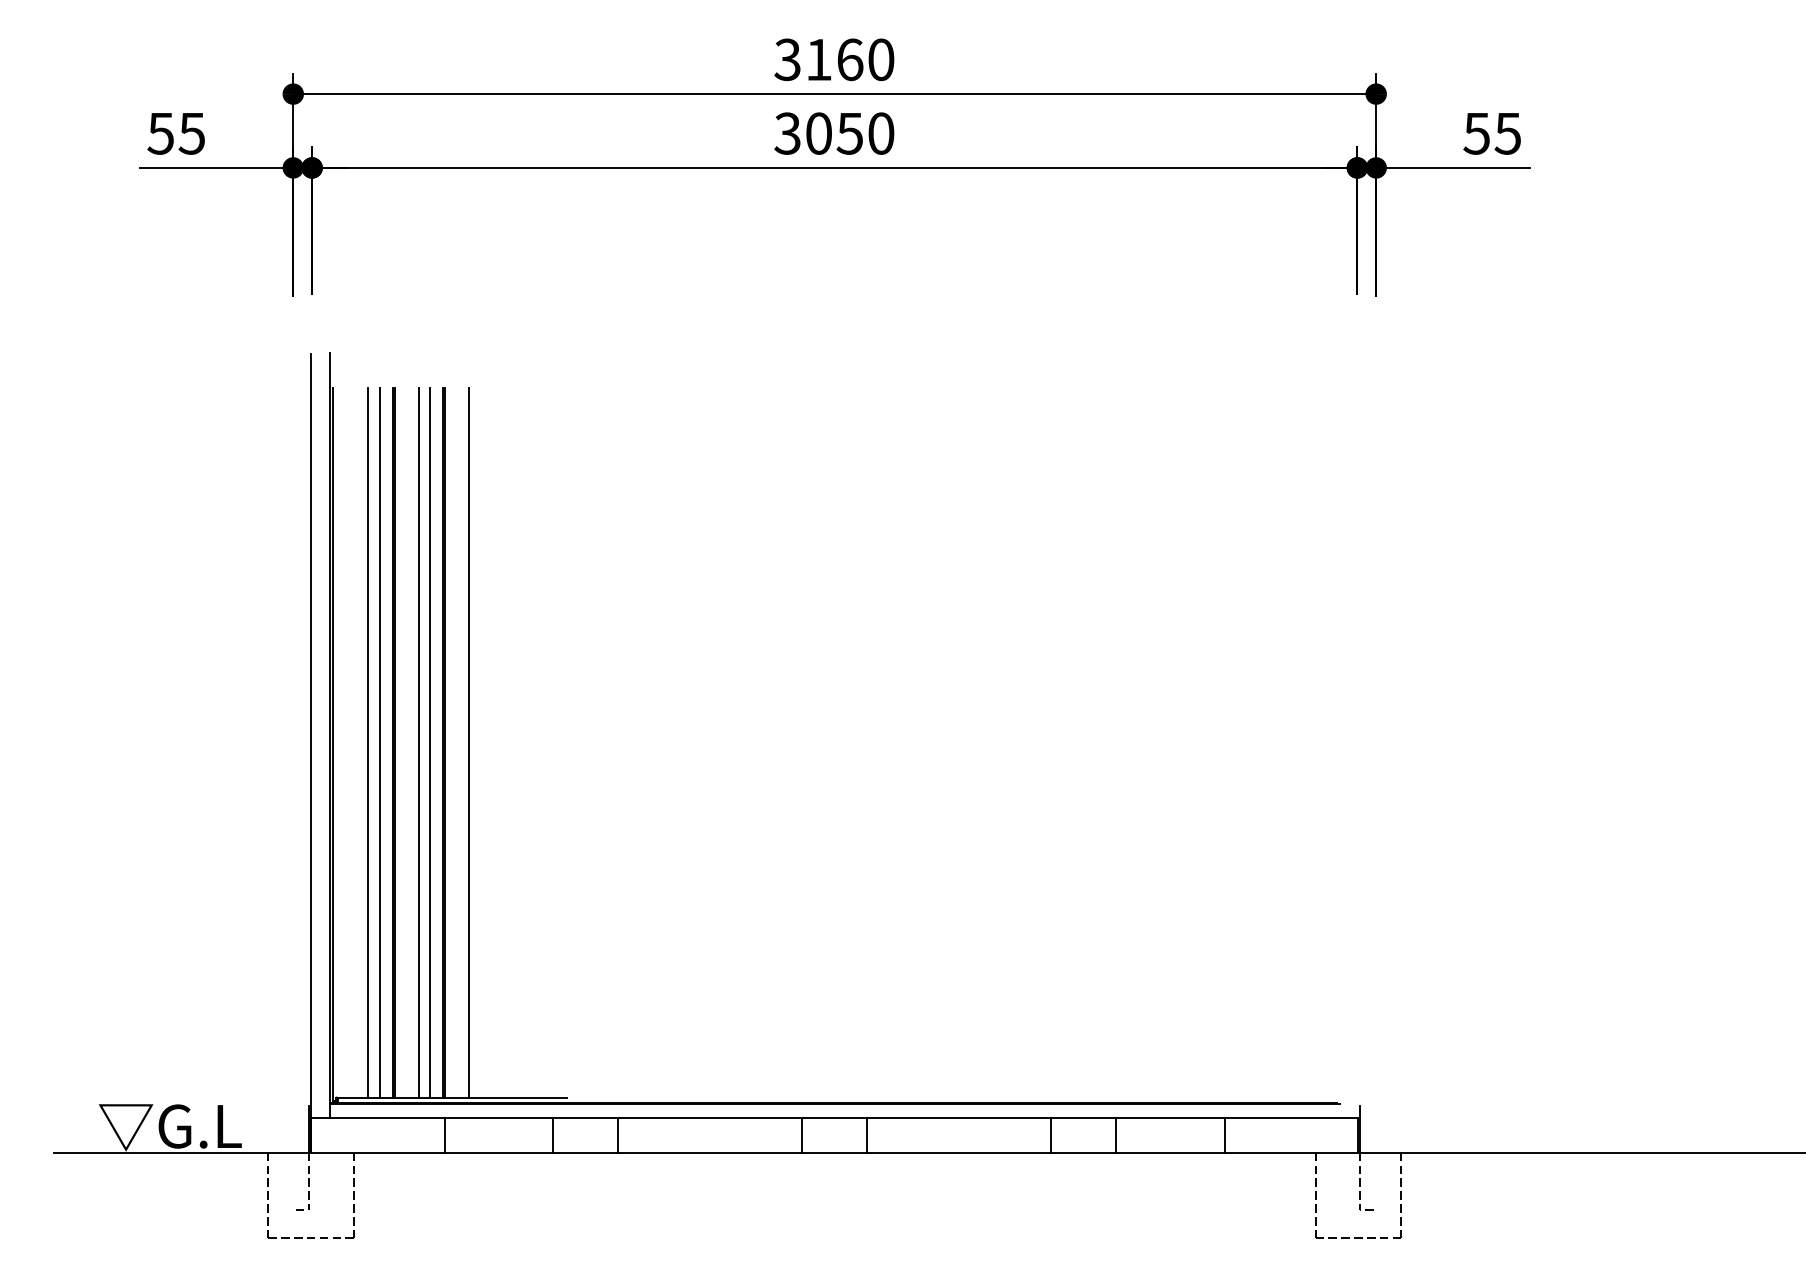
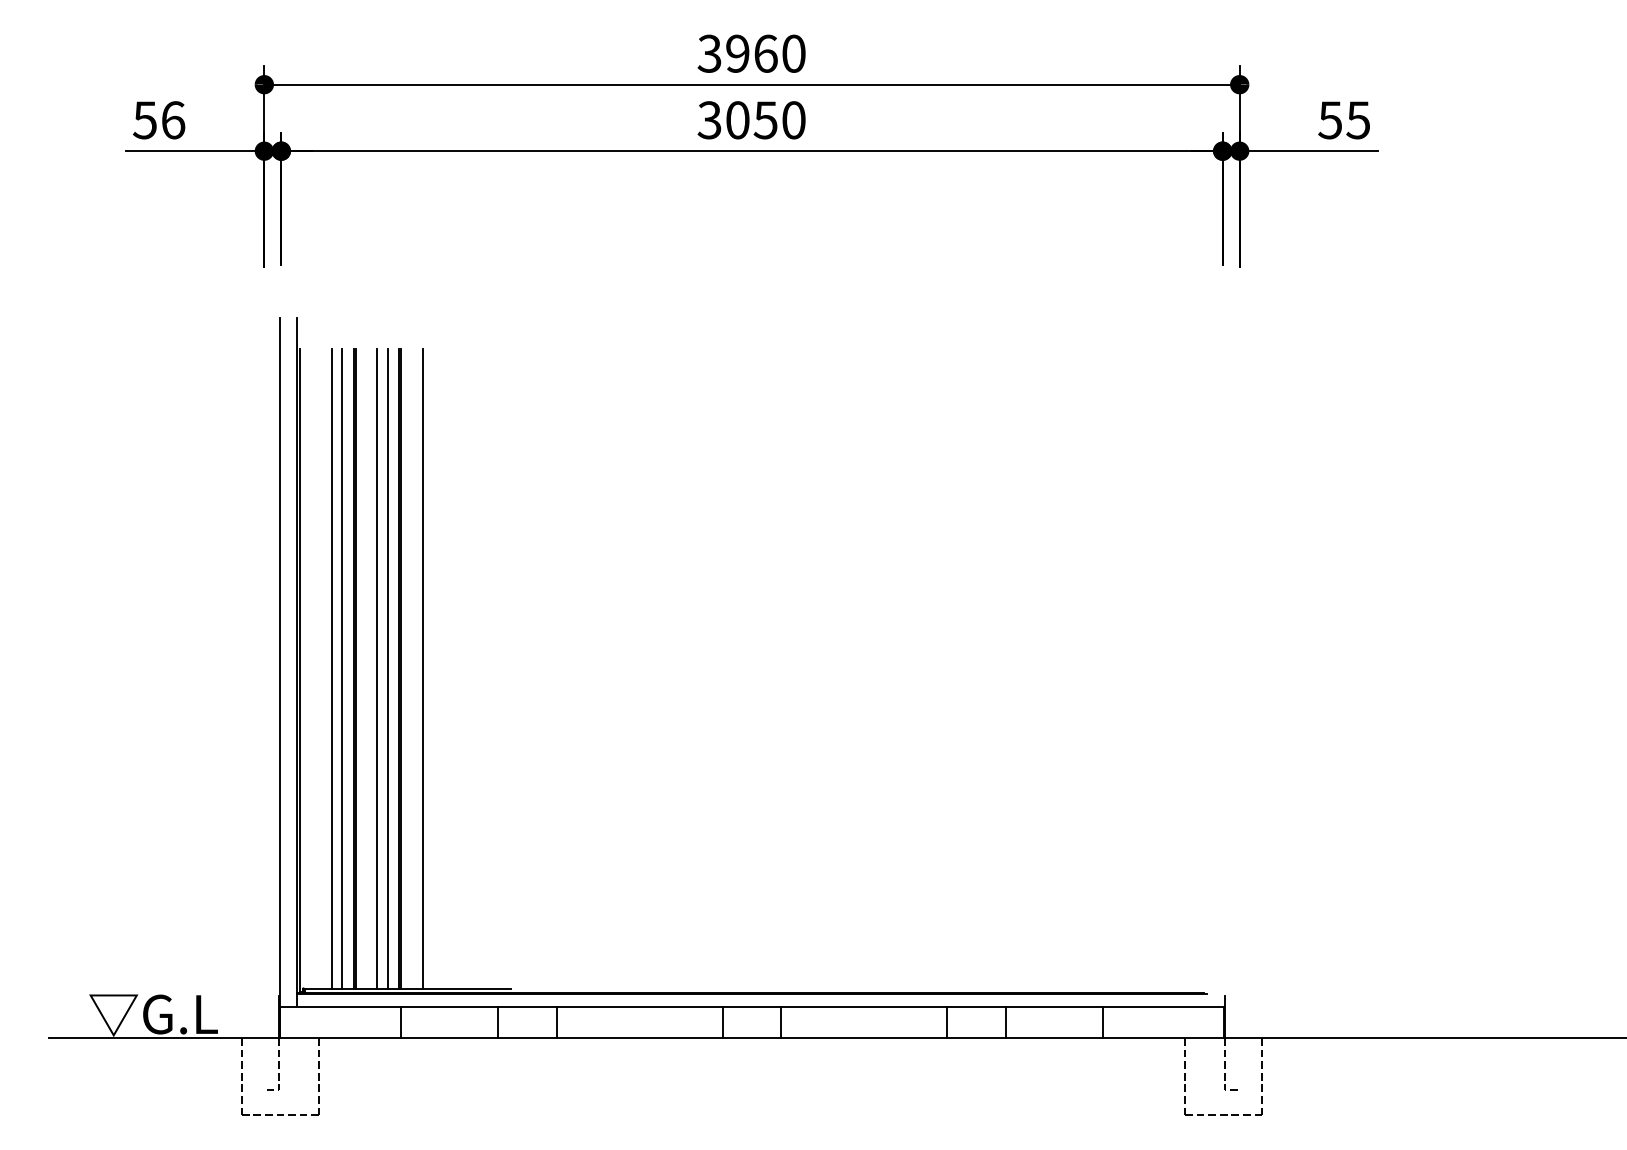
text: (818, 59) -> (737, 53), 3160 -> 3960
text: (192, 133) -> (173, 120), 55 -> 56

